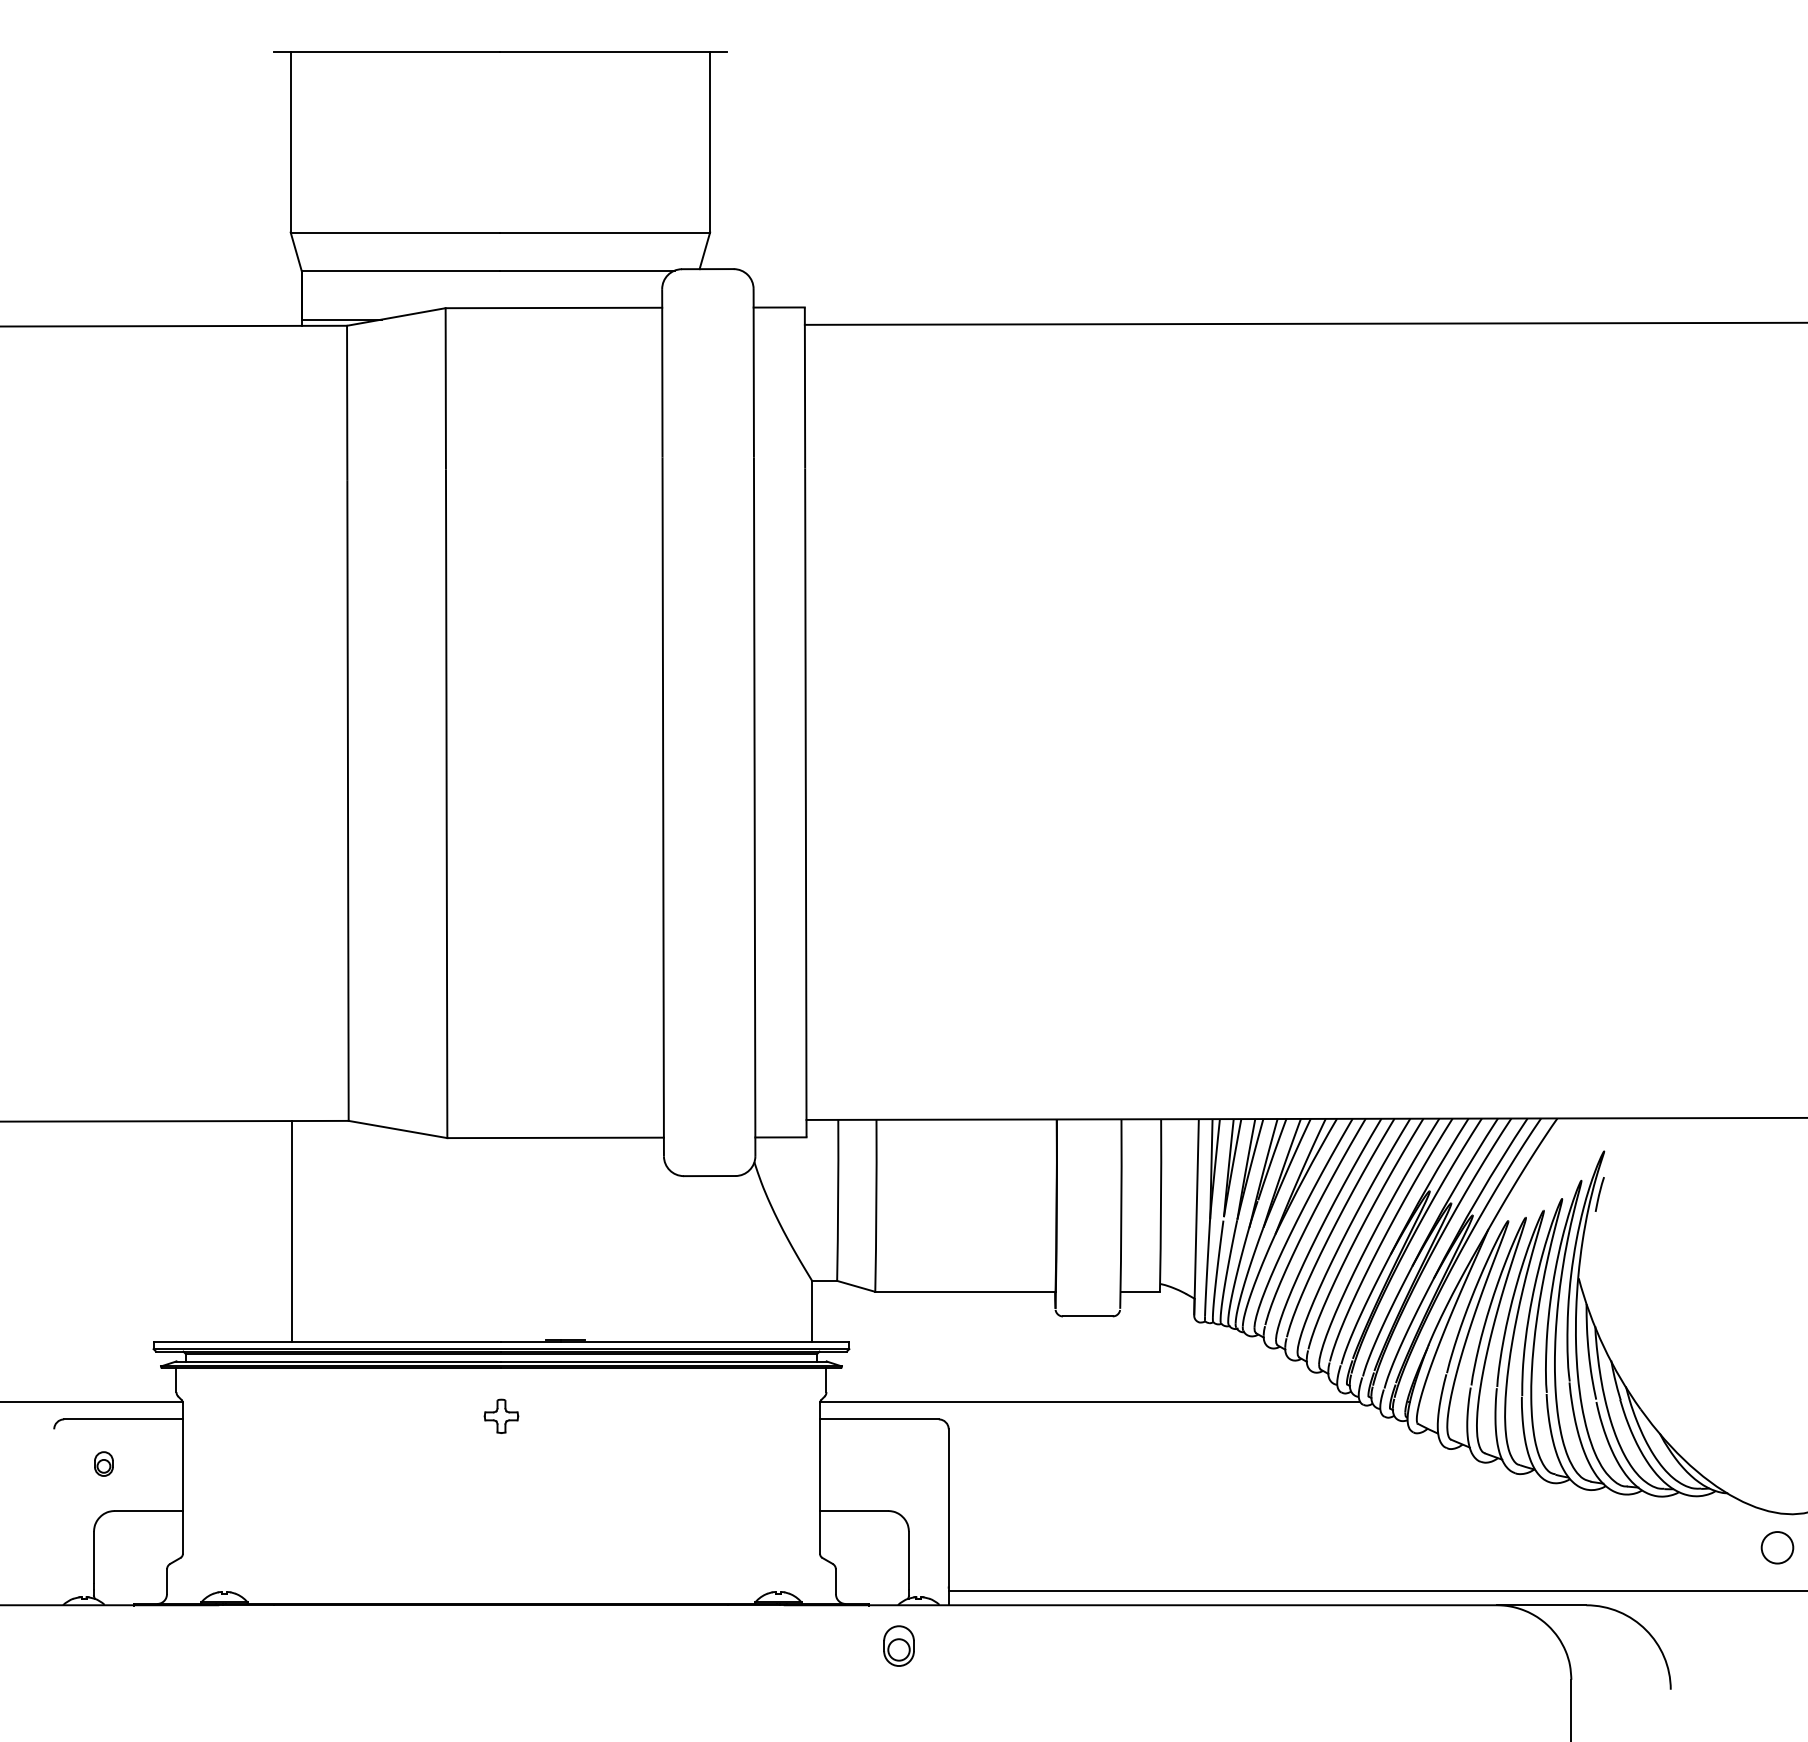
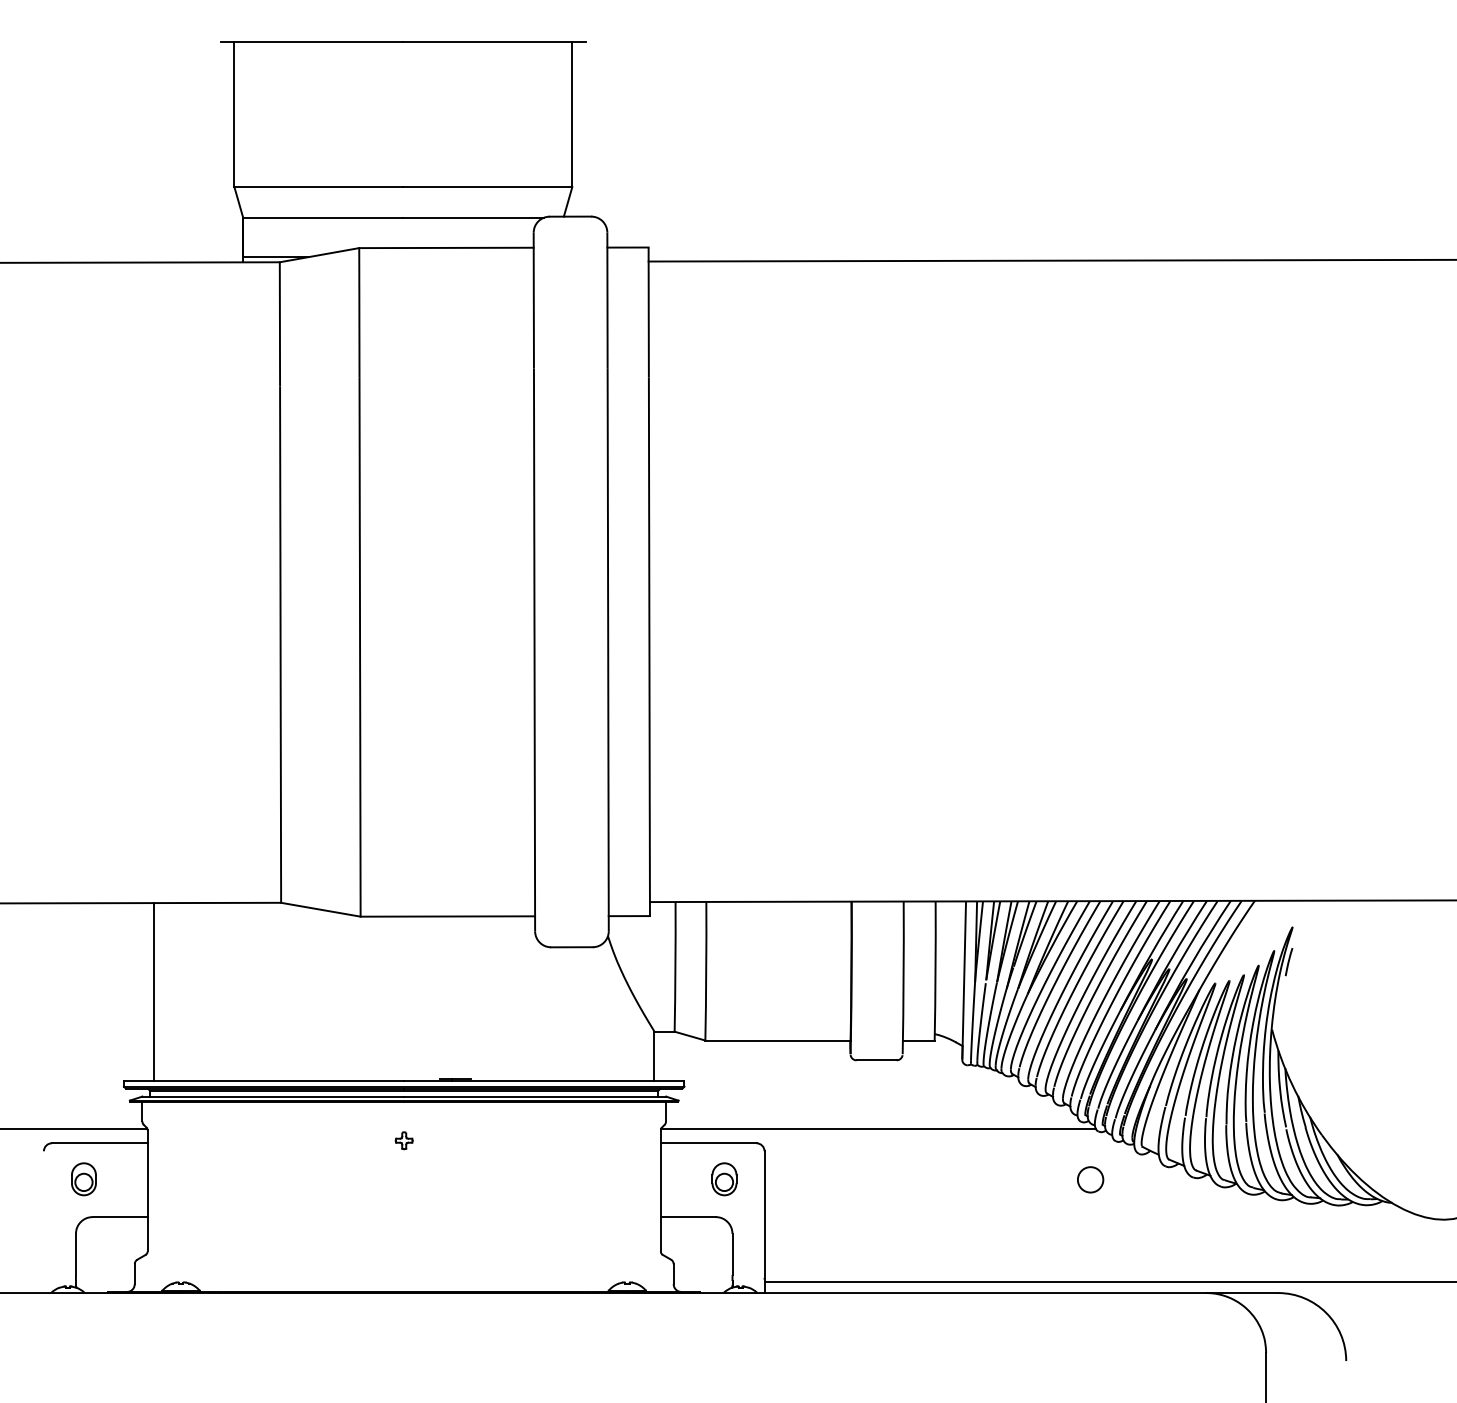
line: (291, 1231) -> (153, 991), moved
part: (501, 1415) -> (404, 1140), size x0.62
part: (103, 1463) -> (83, 1178), size x1.67
circle: (1777, 1547) -> (1090, 1179), moved
part: (898, 1645) -> (724, 1178), moved

